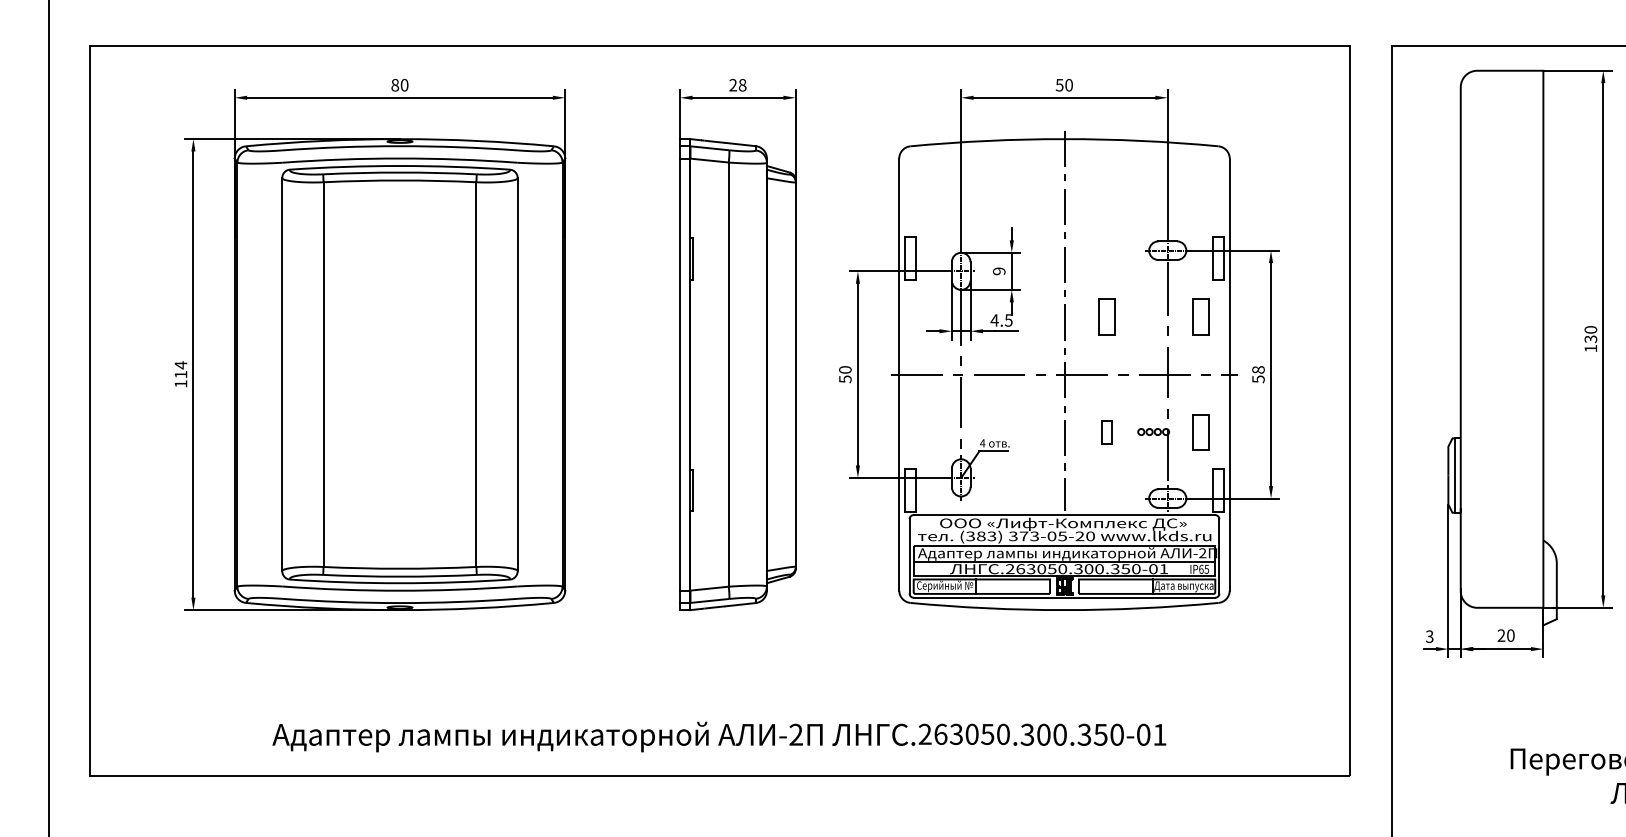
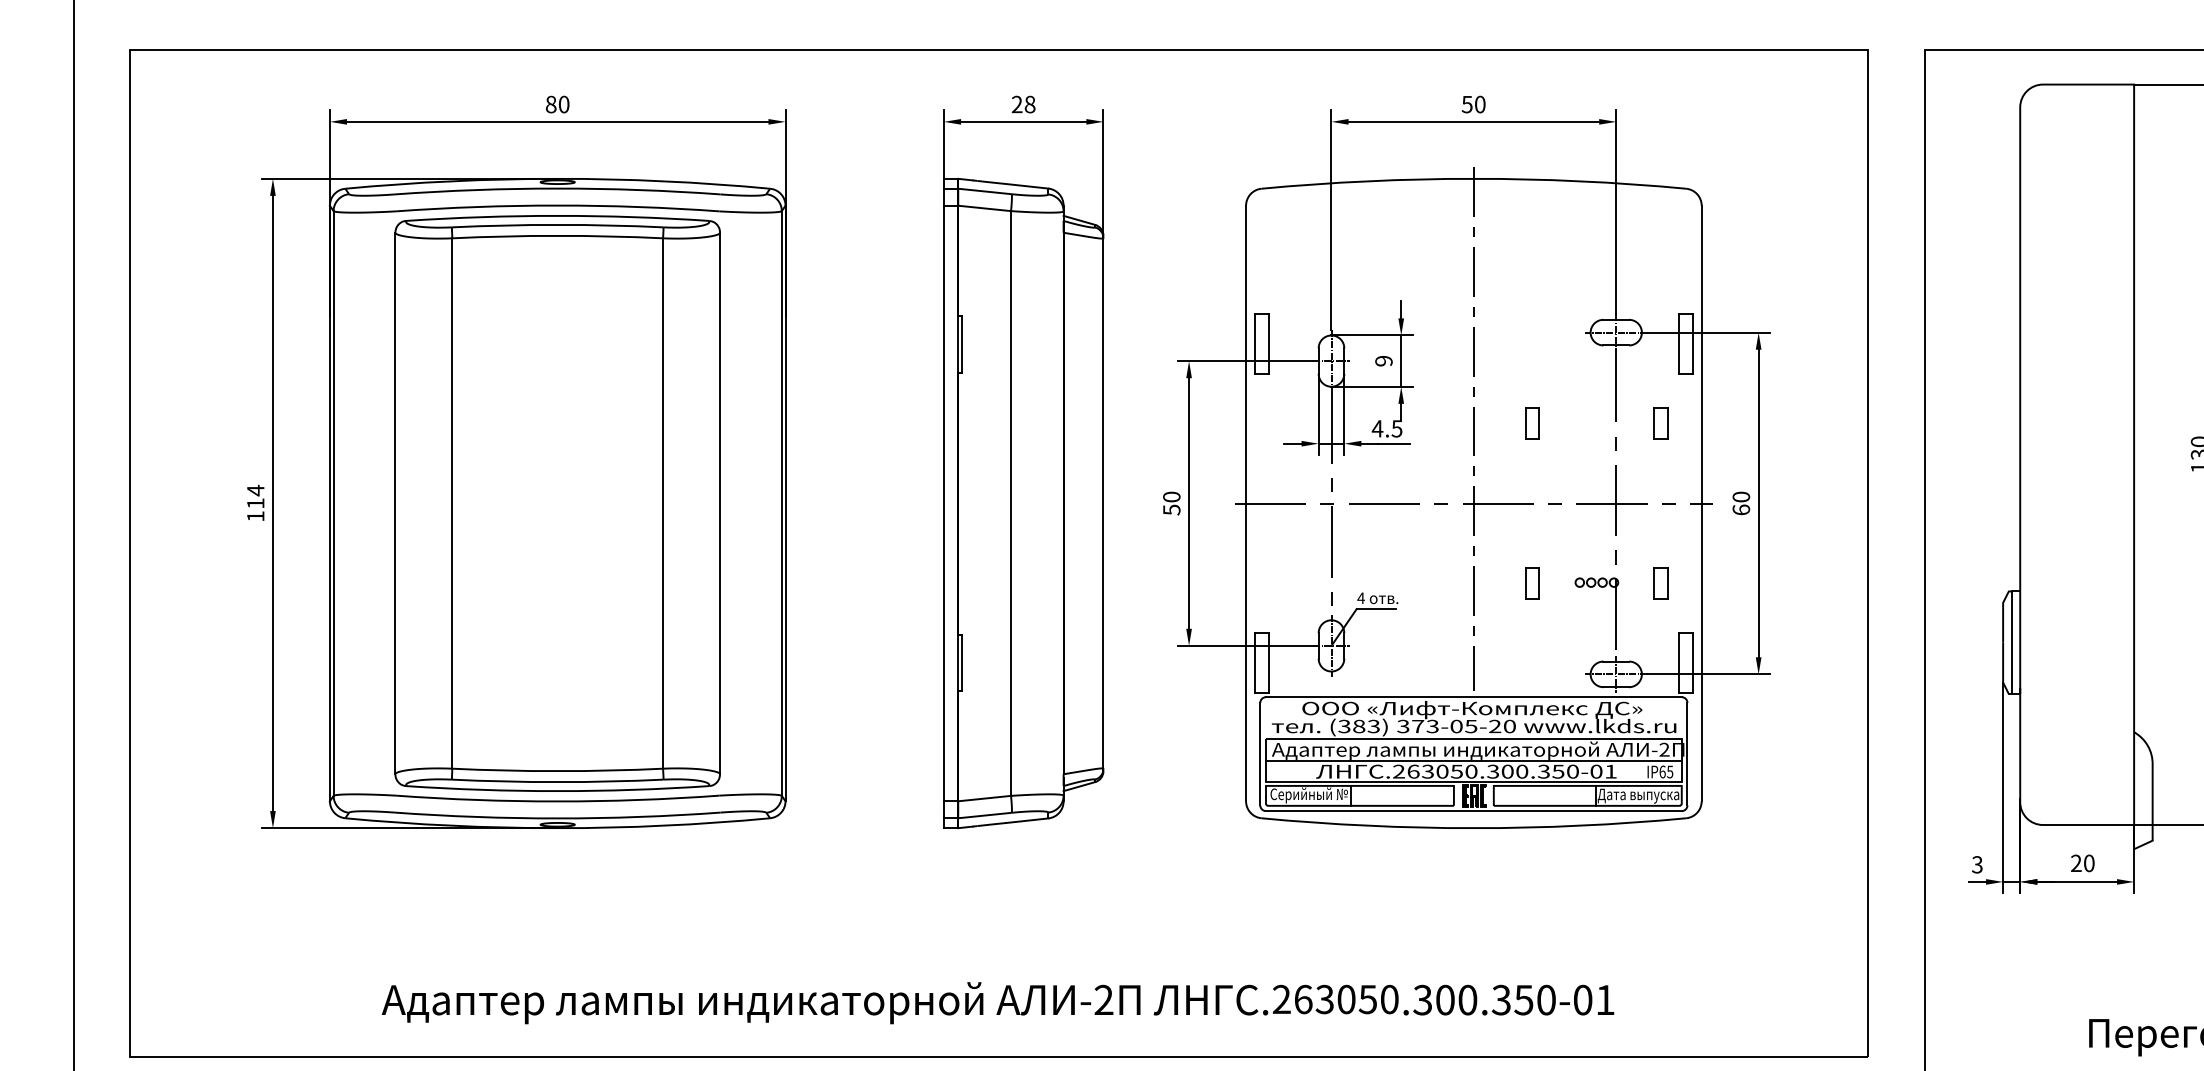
part: (1106, 316) -> (1531, 423), size x0.62
part: (1199, 316) -> (1660, 423), size x0.62
text: (1258, 374) -> (1741, 503), 58 -> 60
part: (1199, 432) -> (1660, 583), size x0.62

